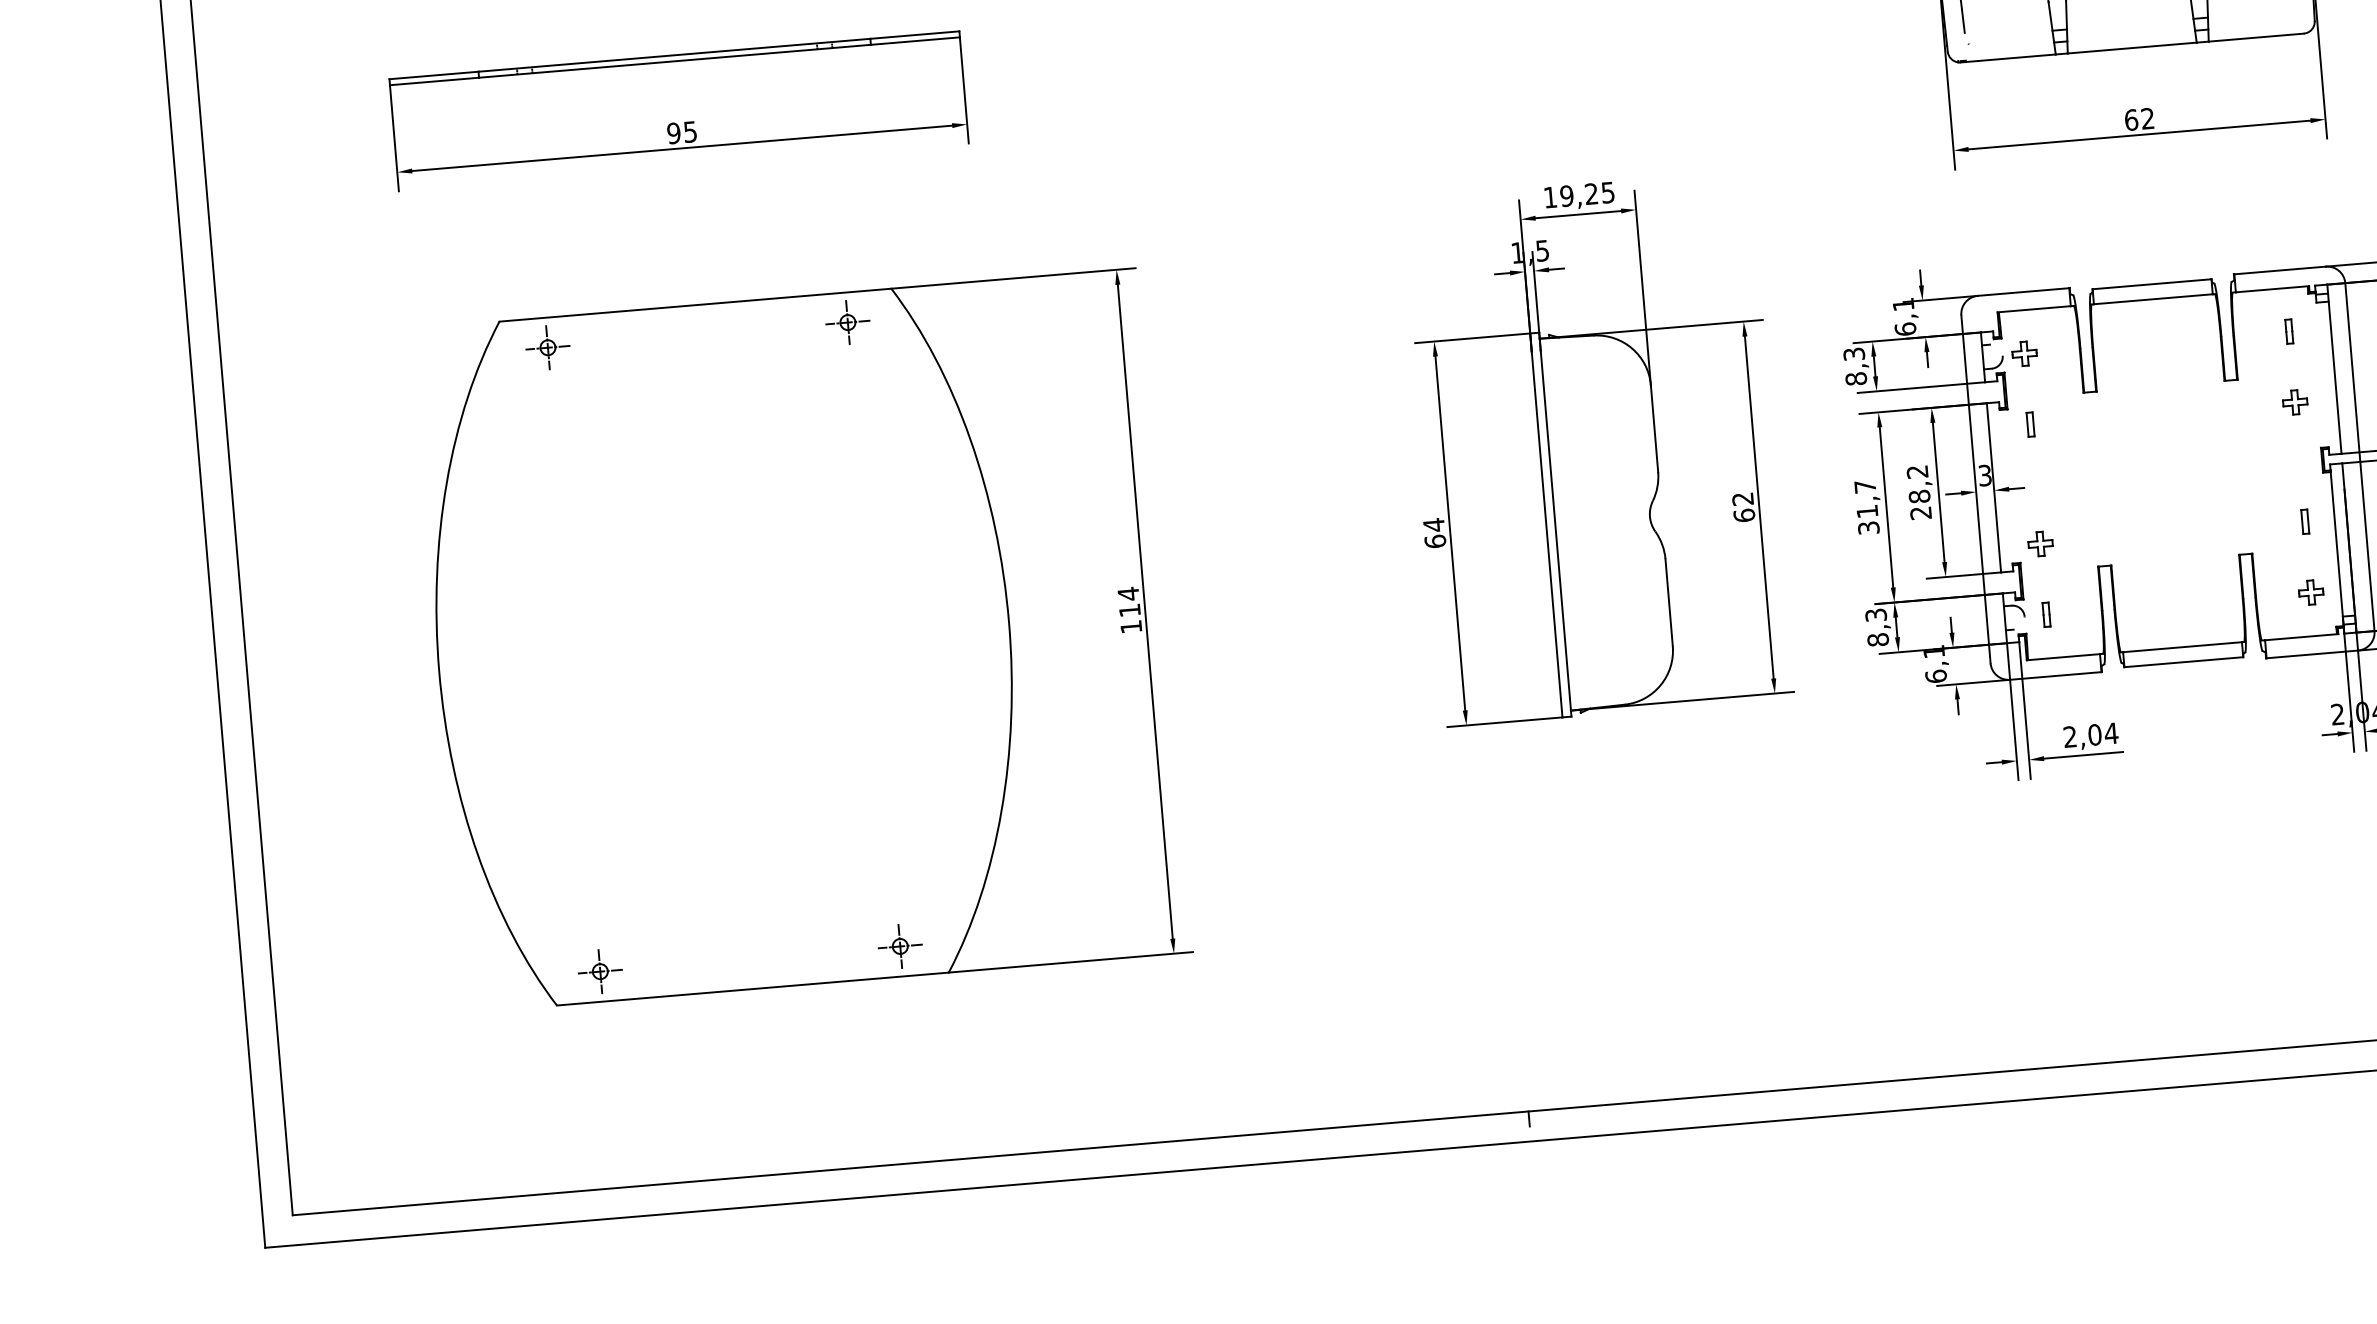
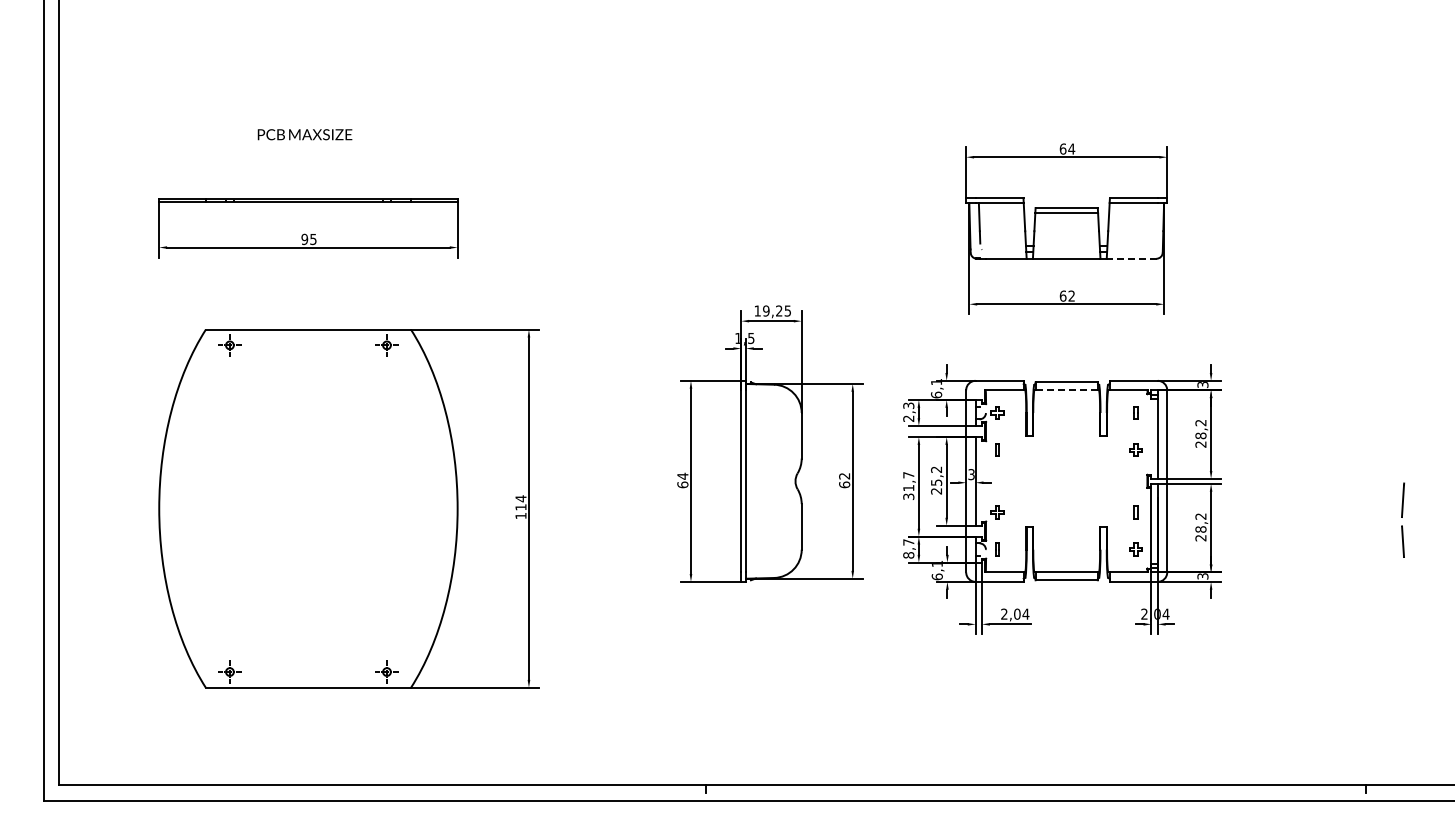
line: (2255, 37) -> (1131, 258), solid -> dashed
line: (2152, 299) -> (1066, 390), solid -> dashed
text: (1855, 378) -> (908, 418), 8,3 -> 2,3
text: (1919, 496) -> (936, 482), 28,2 -> 25,2
text: (1875, 615) -> (908, 542), 8,3 -> 8,7

